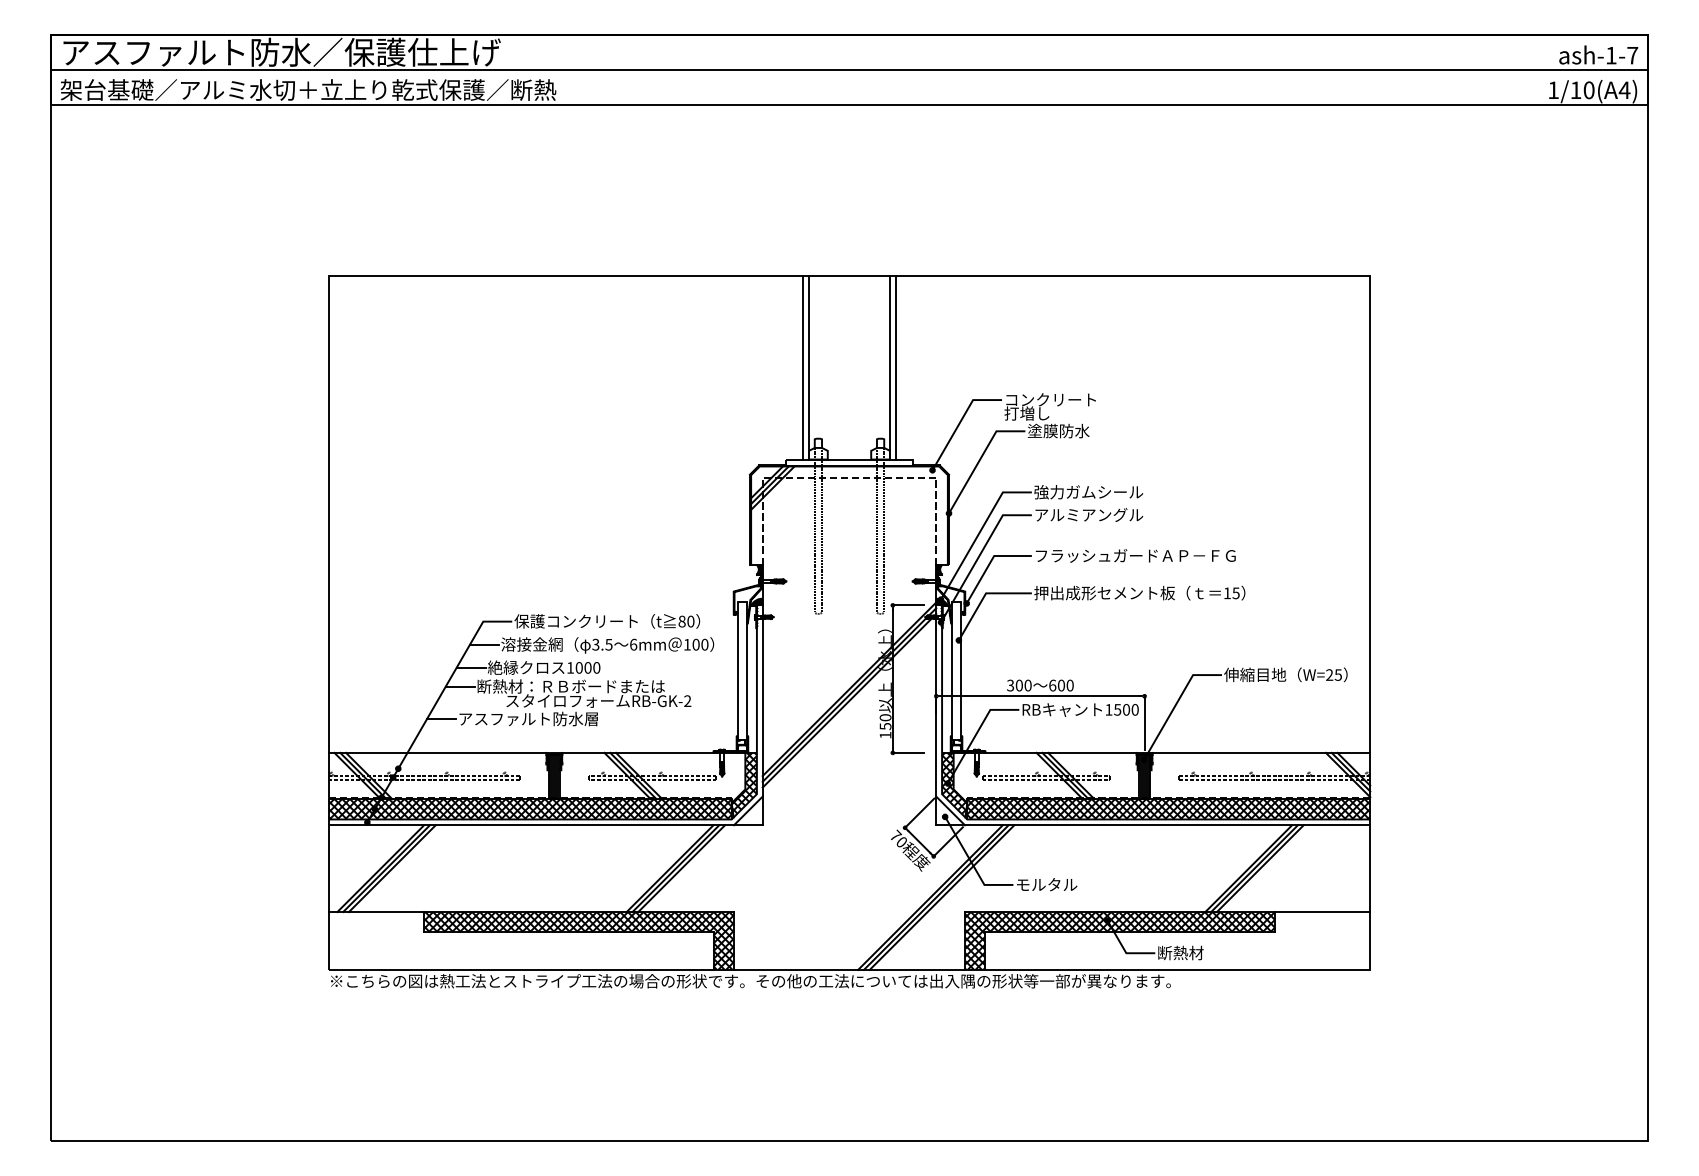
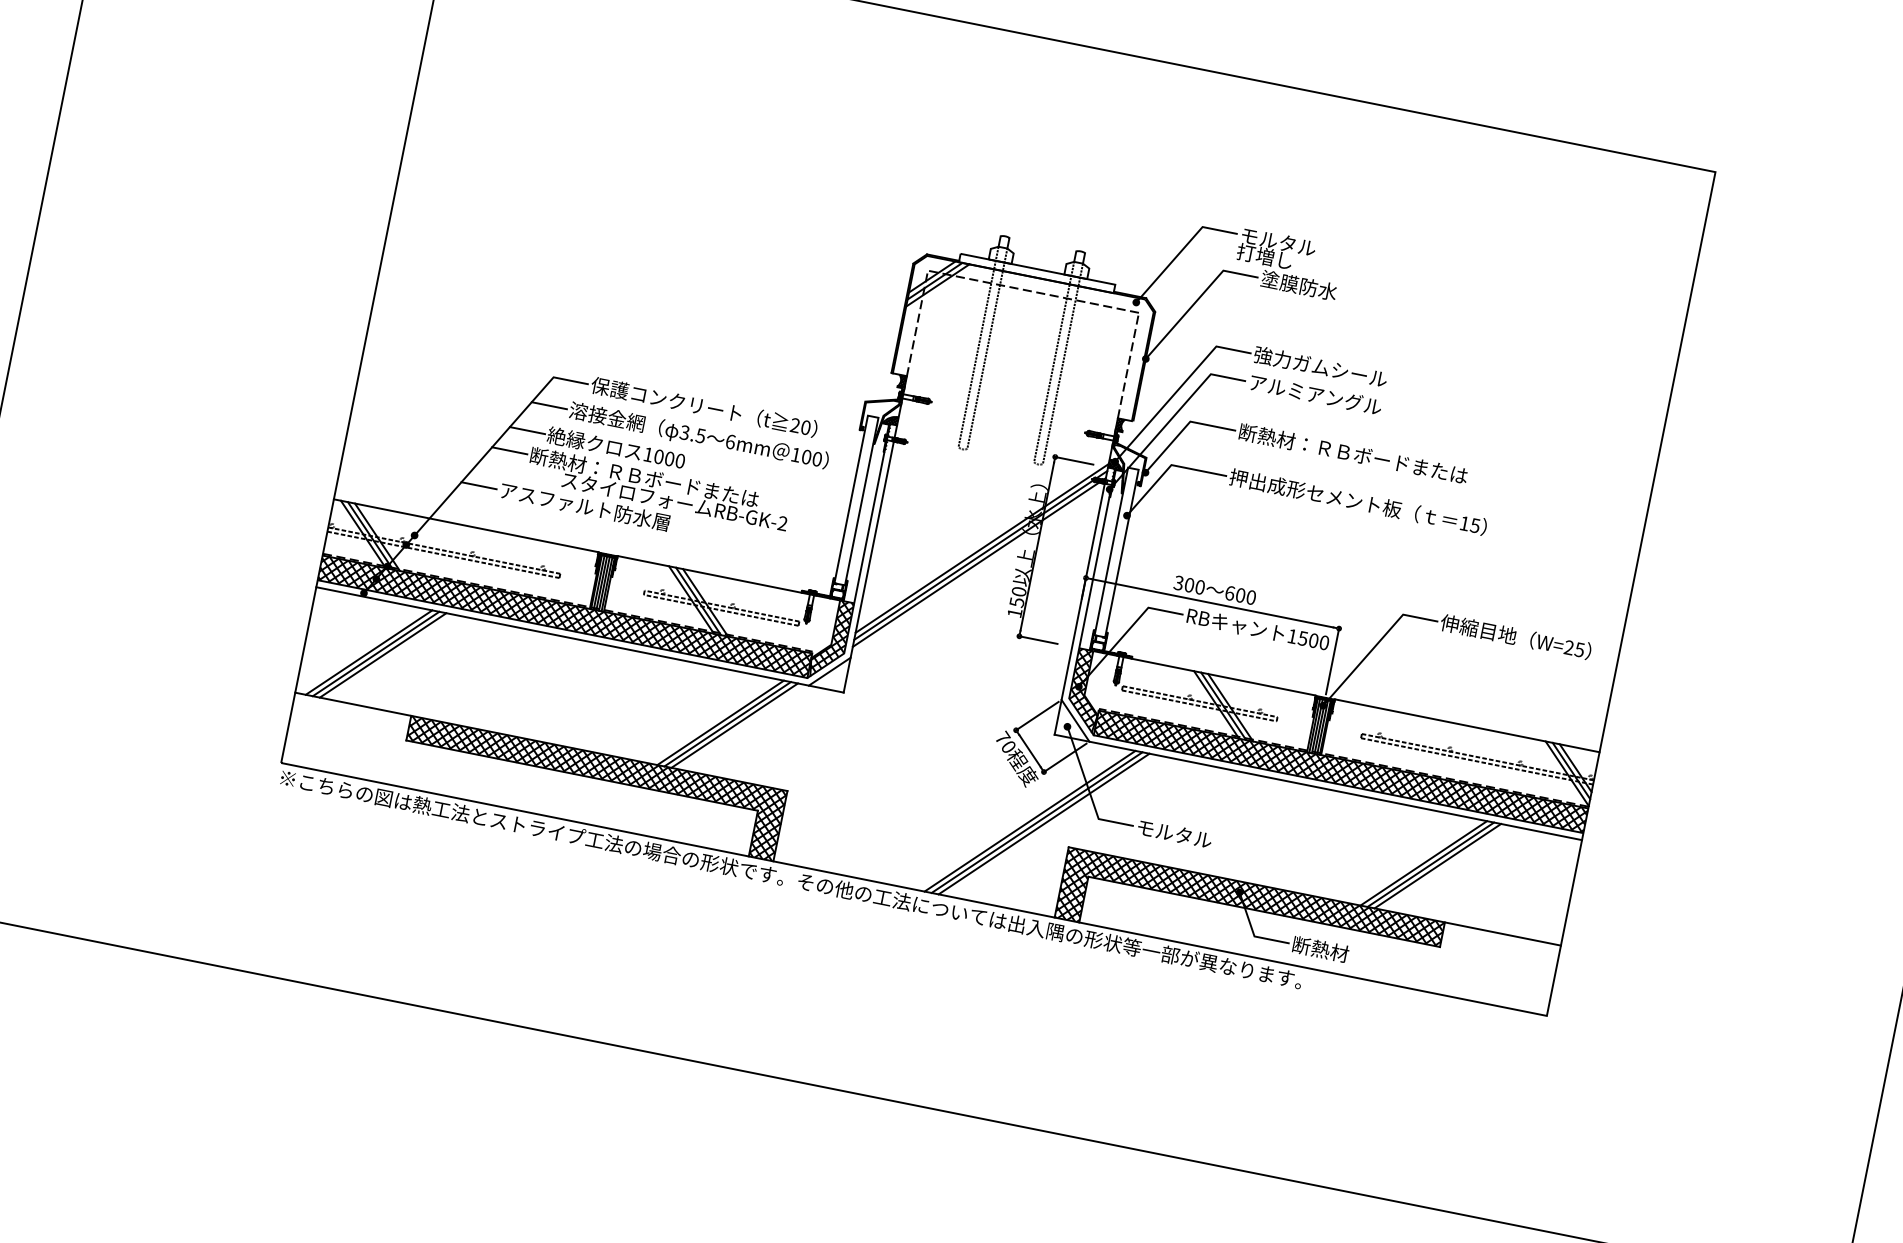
line: (803, 367) -> (1004, 146), removed
line: (808, 367) -> (1010, 147), removed
line: (890, 367) -> (1110, 167), removed
line: (895, 367) -> (1116, 168), removed
text: (1050, 399) -> (1296, 245), コンクリート -> モルタル
text: (1134, 555) -> (1361, 455), フラッシュガードＡＰ－ＦＧ -> 断熱材：ＲＢボードまたは
text: (681, 621) -> (794, 425), 80 -> 20

